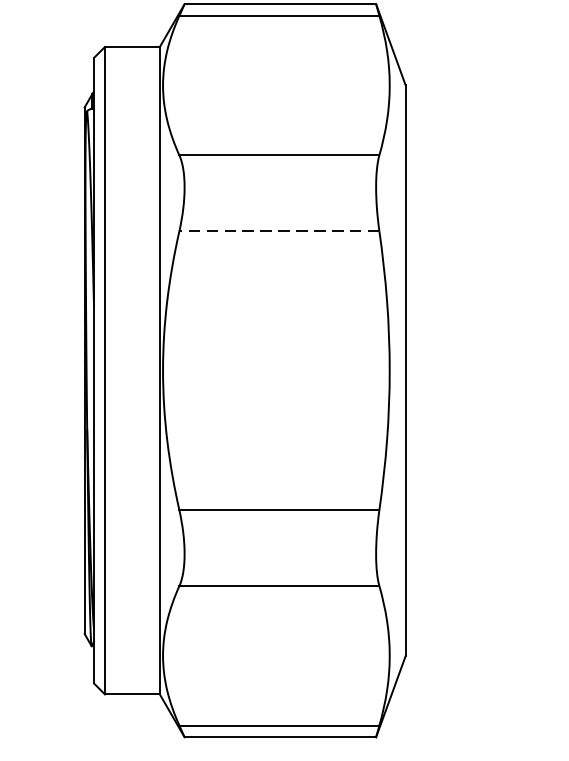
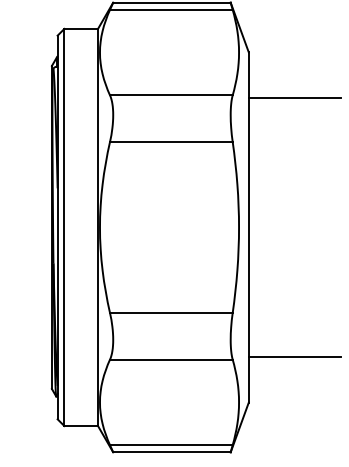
line: (480, 160) -> (294, 98), added
line: (277, 232) -> (170, 142), dashed -> solid
line: (480, 581) -> (294, 356), added

